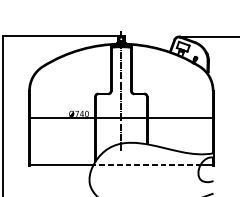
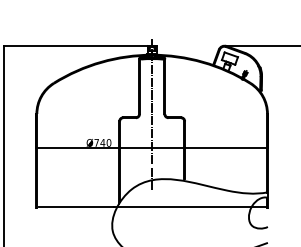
line: (145, 165) -> (182, 207), dashed -> solid

